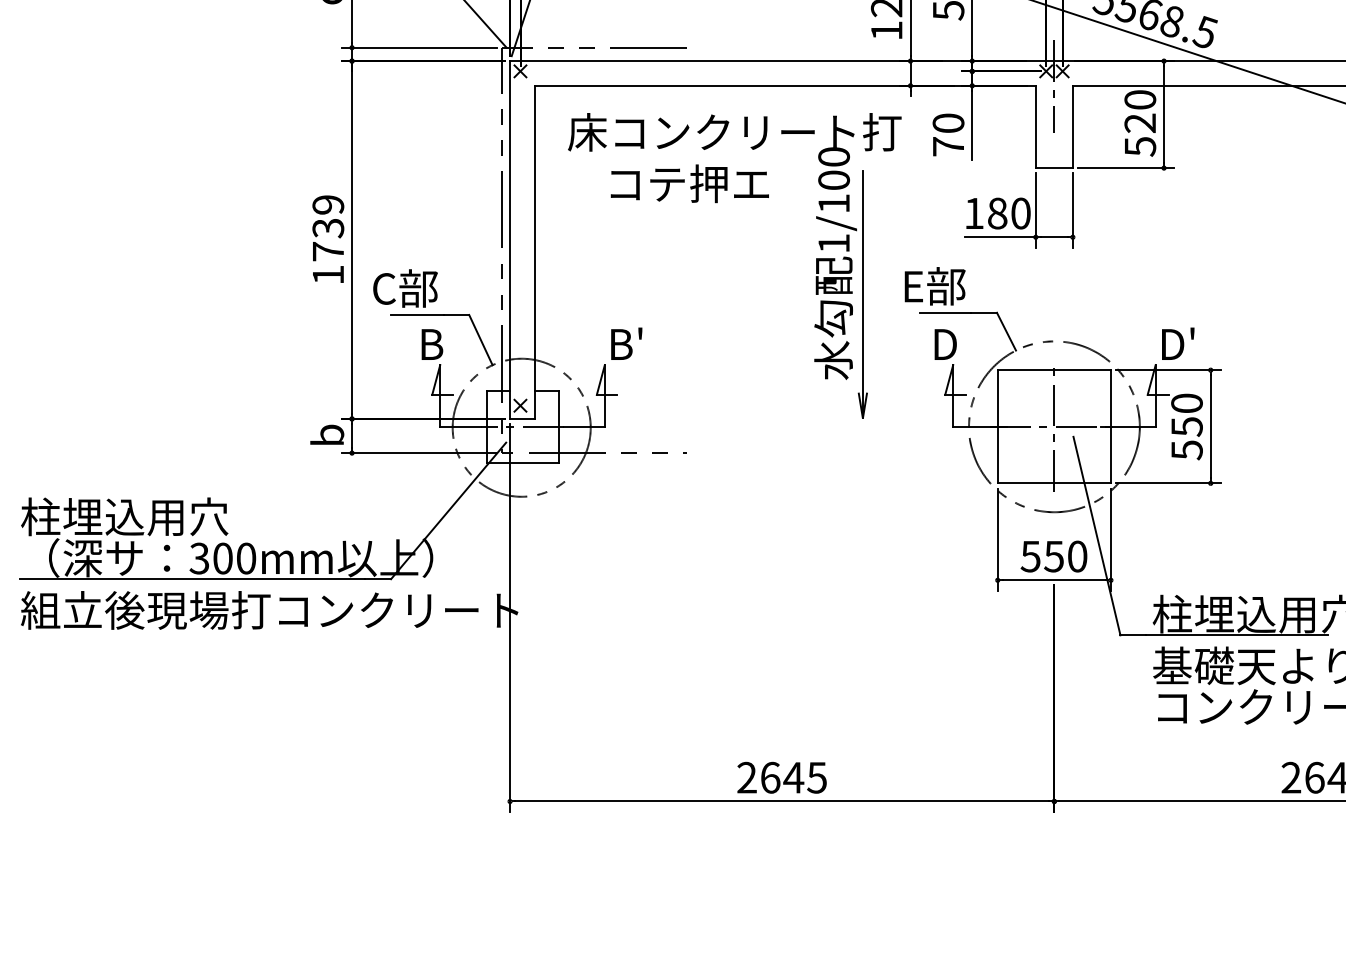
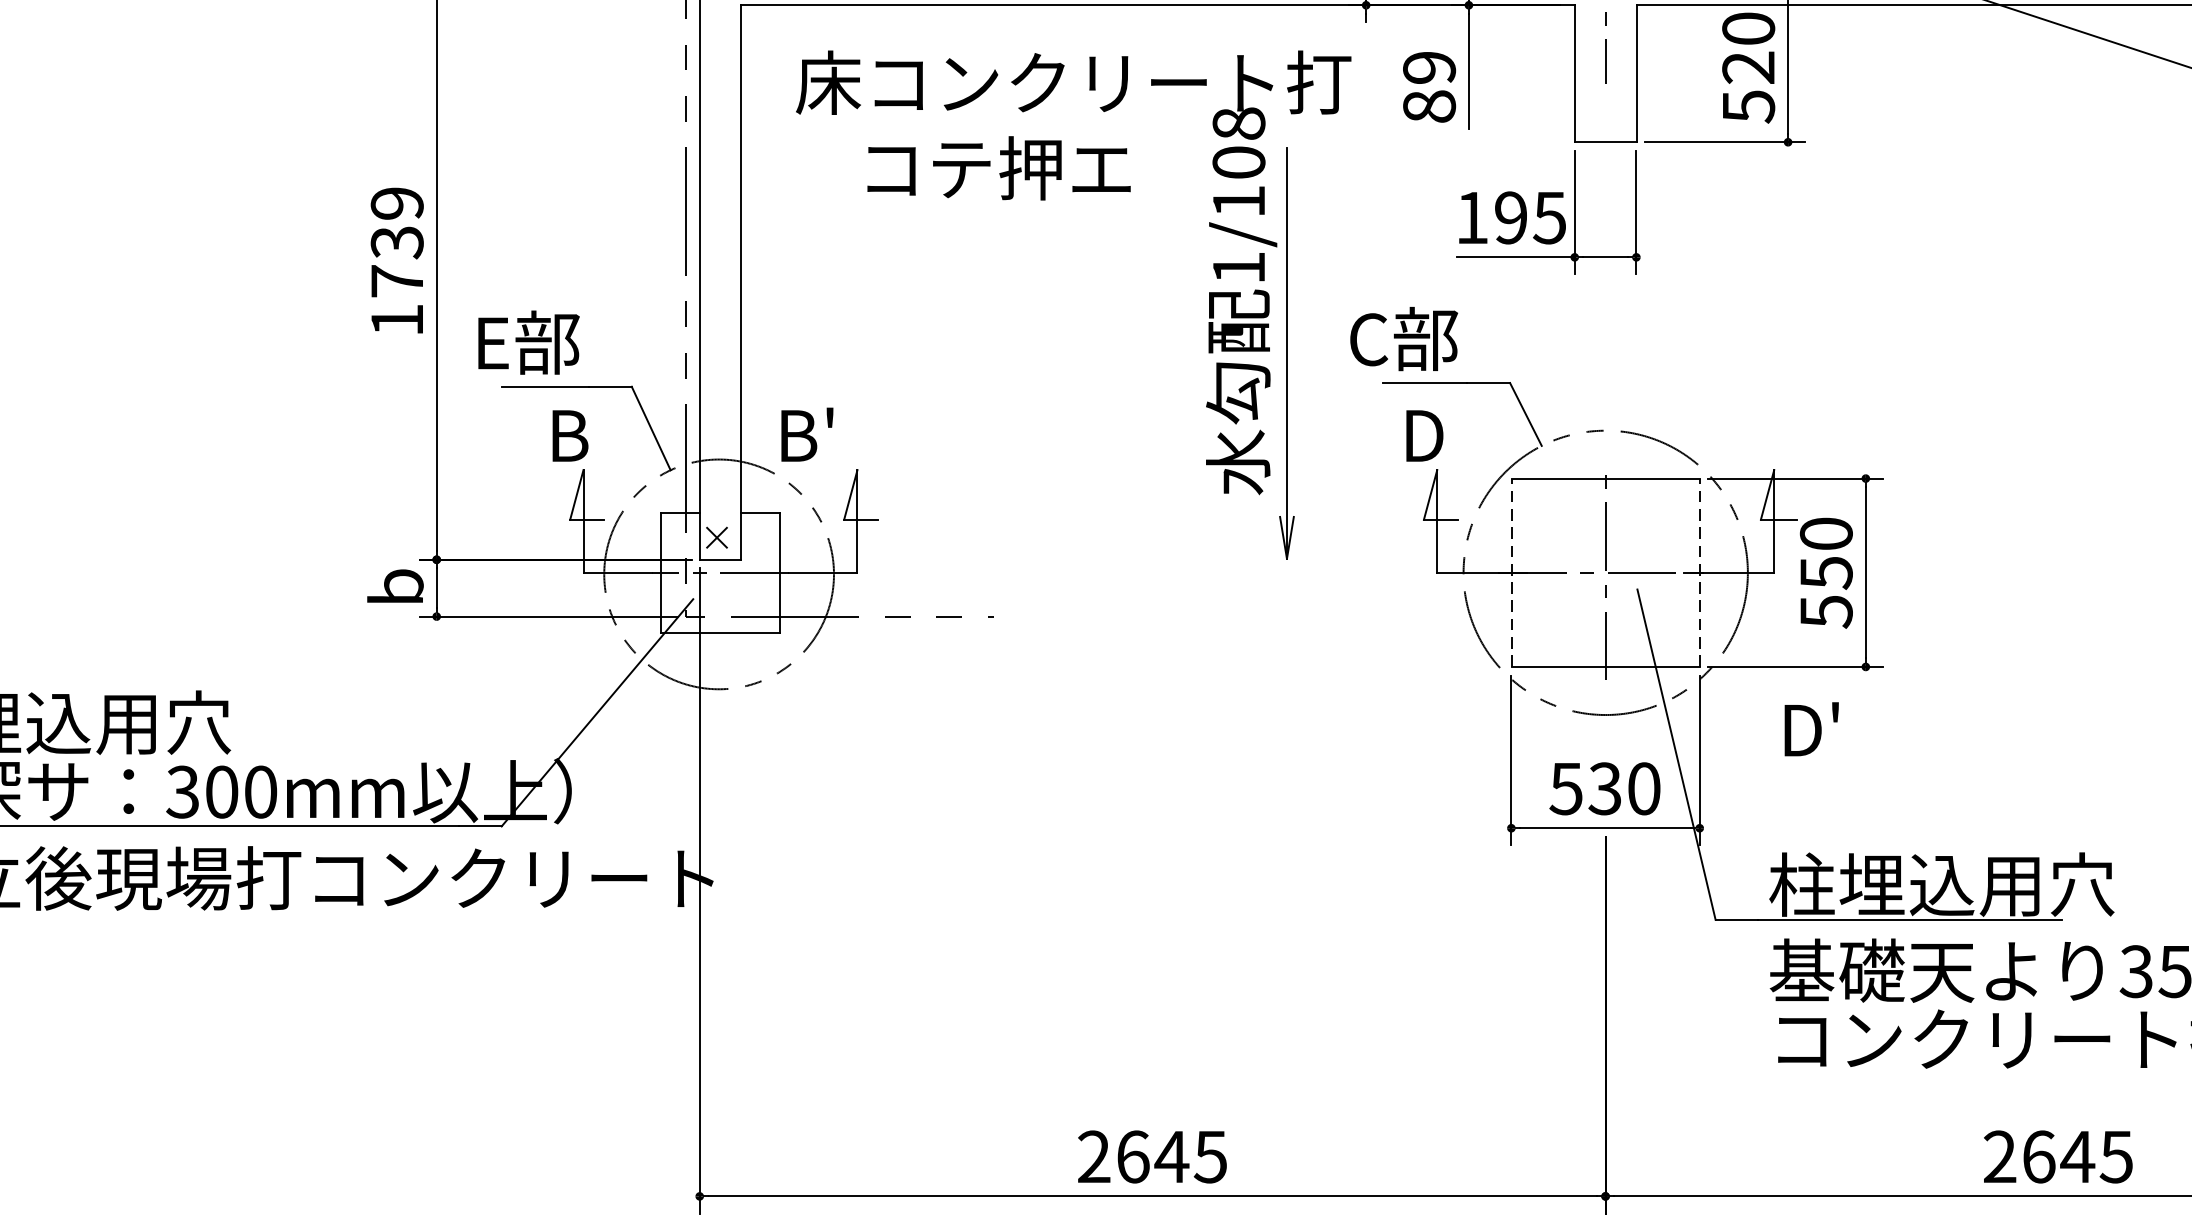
text: (948, 134) -> (1429, 86), 70 -> 89
text: (833, 156) -> (1238, 122), 1/100 -> 1/108
text: (1009, 213) -> (1530, 217), 180 -> 195
text: (912, 286) -> (1369, 339), E部 -> C部
text: (384, 288) -> (490, 342), C部 -> E部
text: (626, 343) -> (806, 434), moved
text: (1178, 343) -> (1812, 728), moved
line: (997, 426) -> (1510, 572), solid -> dashed
line: (1111, 426) -> (1700, 572), solid -> dashed
text: (1053, 555) -> (1604, 786), 550 -> 530

